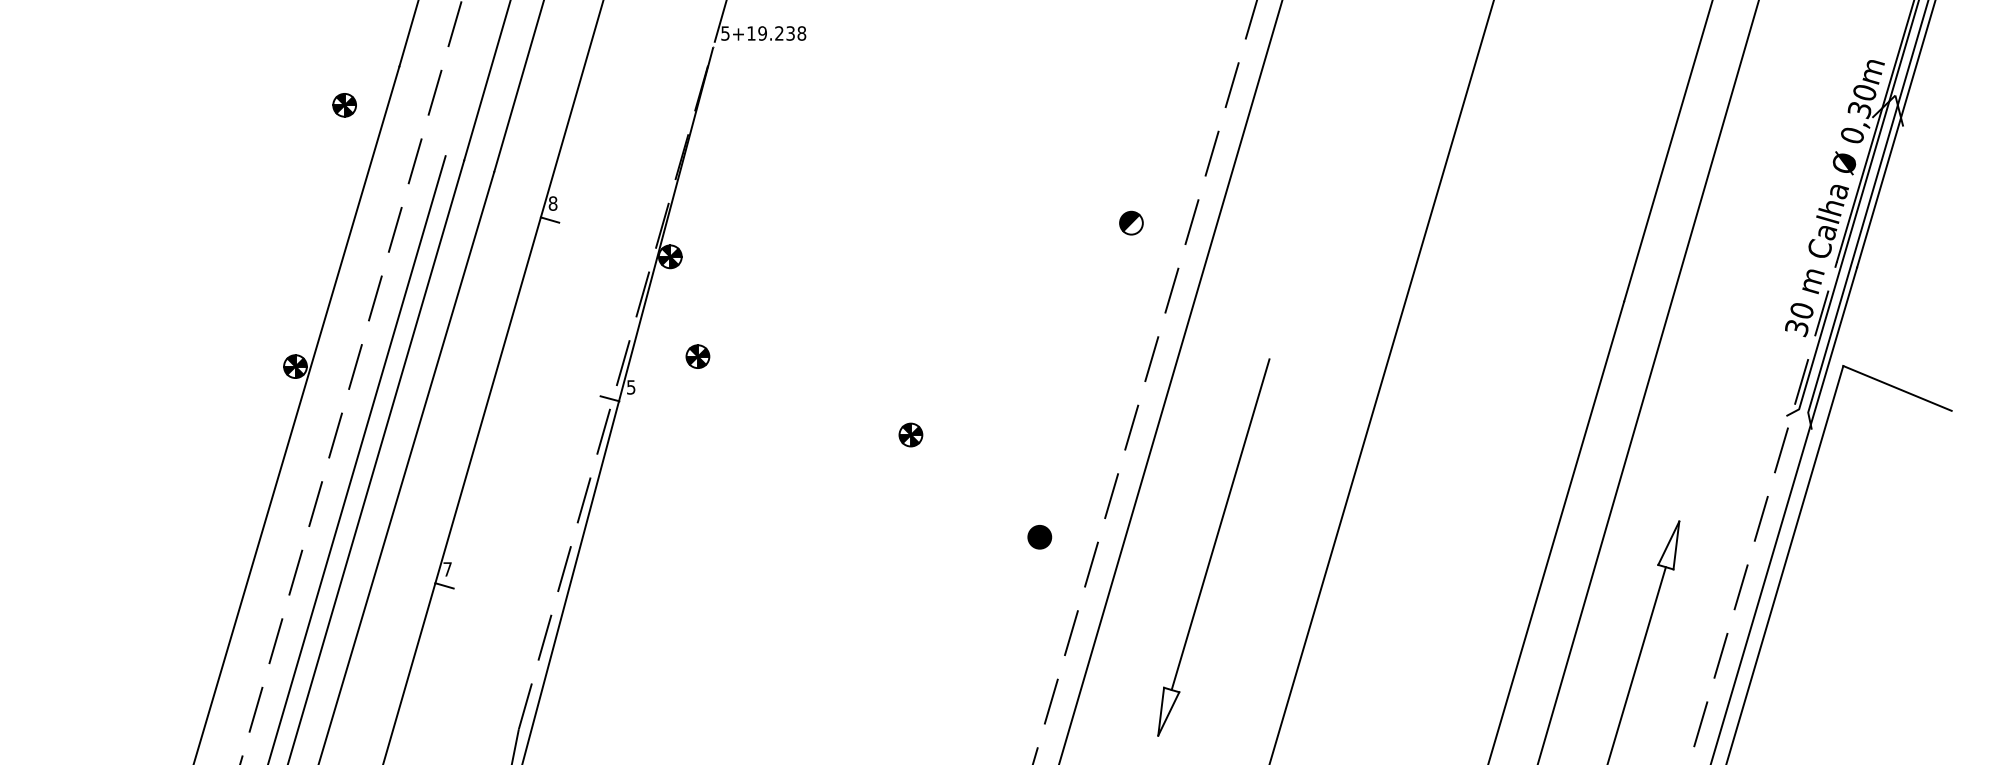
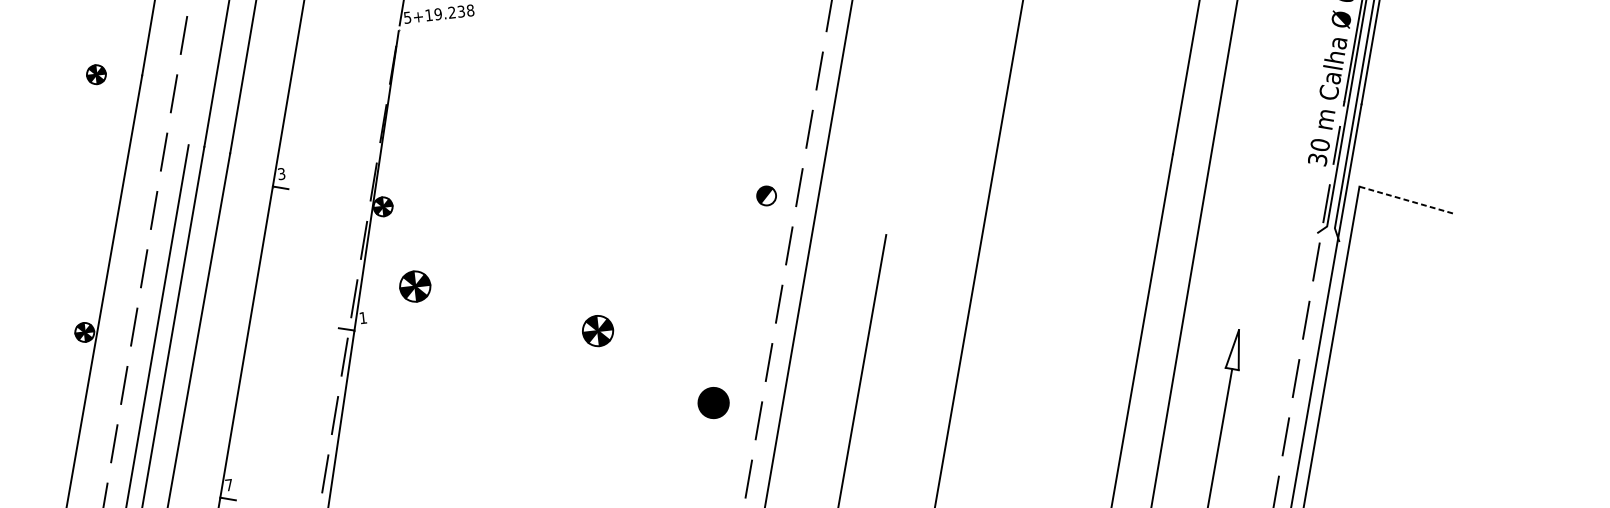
part: (344, 105) -> (96, 74), moved
text: (552, 203) -> (281, 173), 8 -> 3
part: (1131, 222) -> (766, 195), moved
part: (697, 356) -> (414, 286), size x1.6
text: (631, 387) -> (363, 318), 5 -> 1
line: (1897, 388) -> (1406, 200), solid -> dashed
part: (910, 434) -> (597, 330), size x1.6
part: (1039, 537) -> (713, 403), size x1.6

